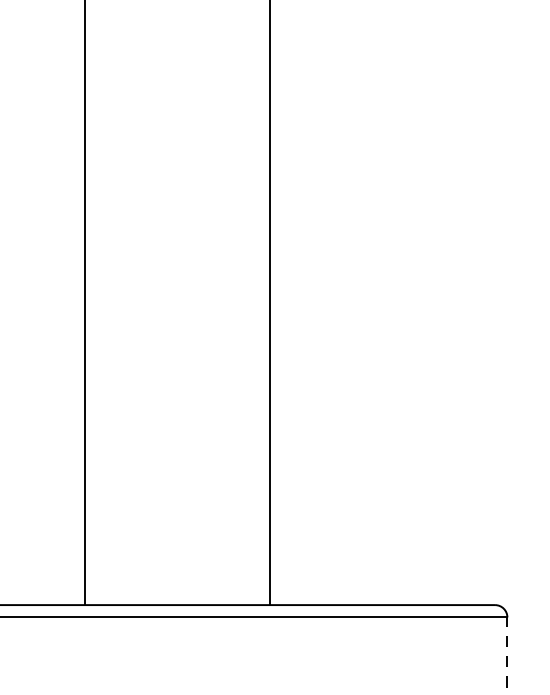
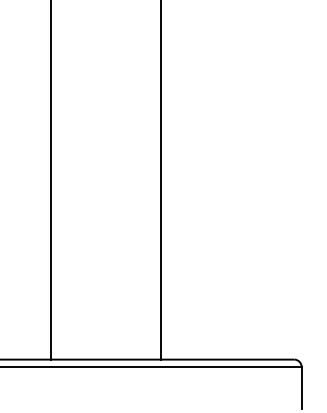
line: (507, 652) -> (301, 387), dashed -> solid

